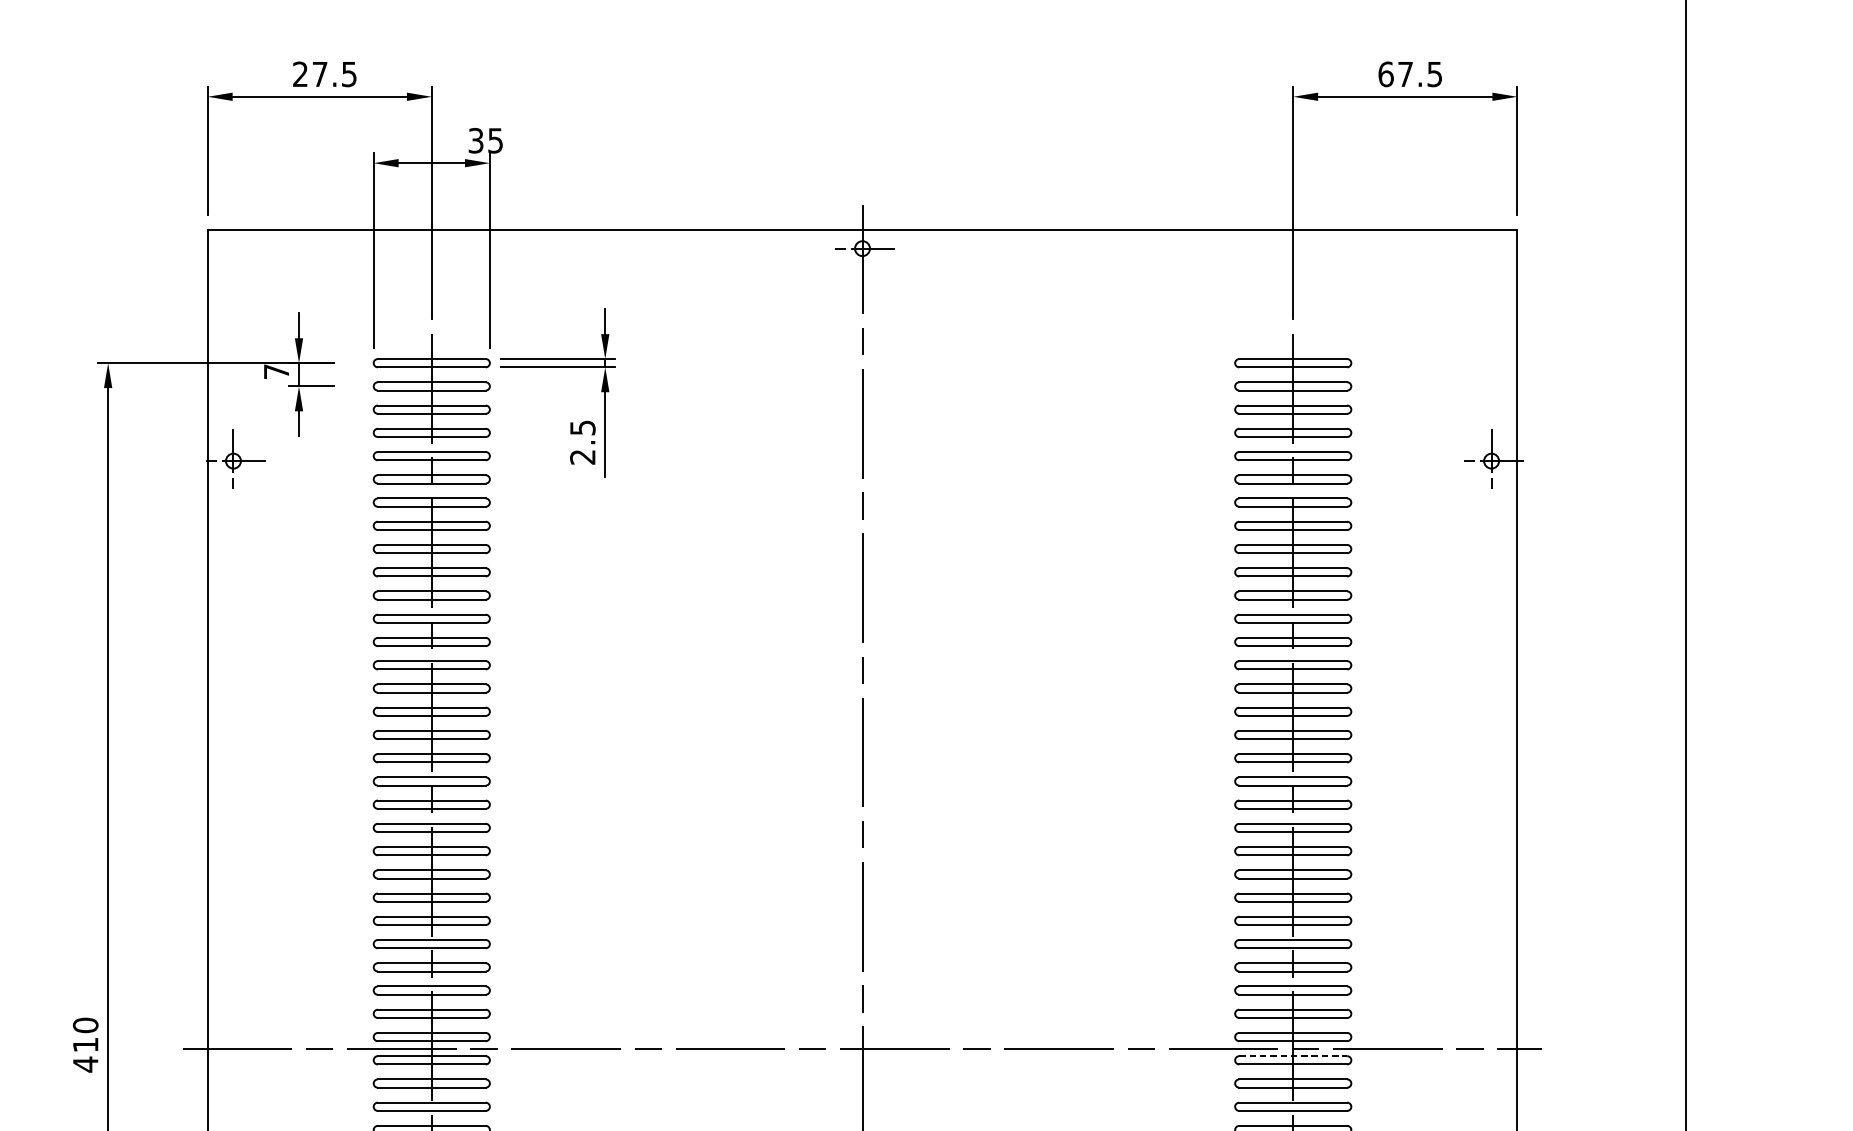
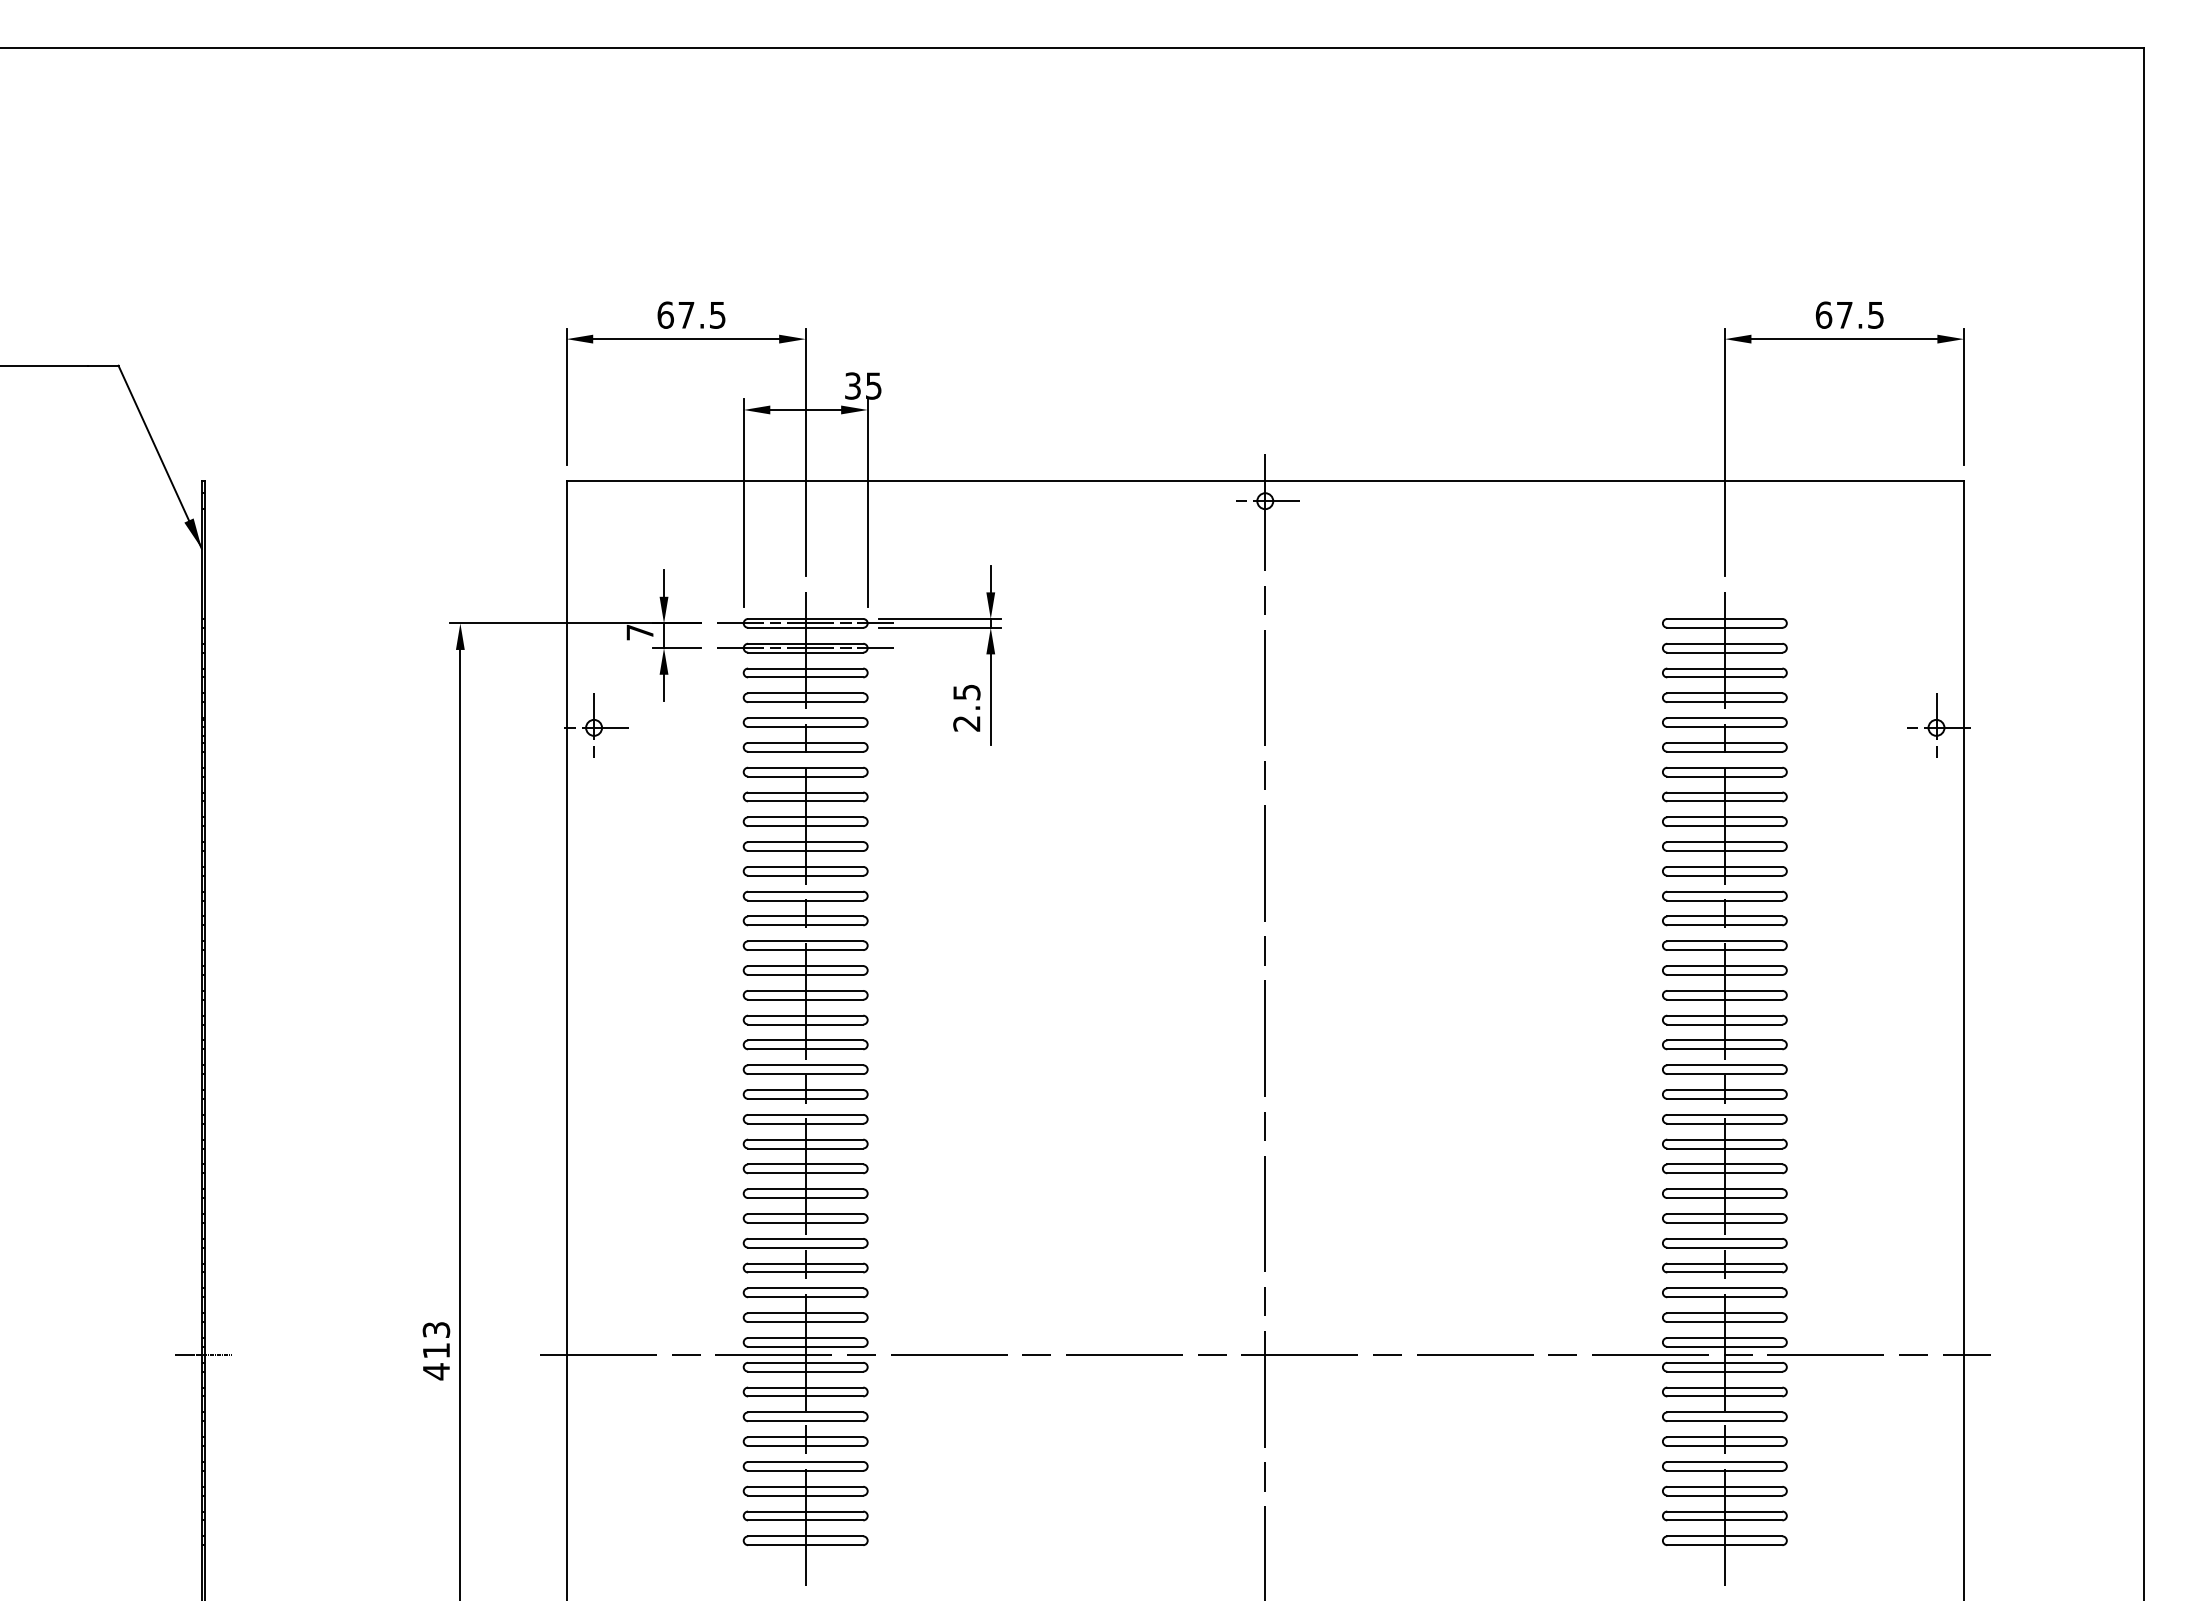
text: (300, 73) -> (665, 314), 27.5 -> 67.5
line: (431, 363) -> (805, 623), added
line: (431, 386) -> (805, 648), added
text: (85, 1024) -> (436, 1329), 410 -> 413
line: (1292, 1055) -> (1724, 1362), dashed -> solid

